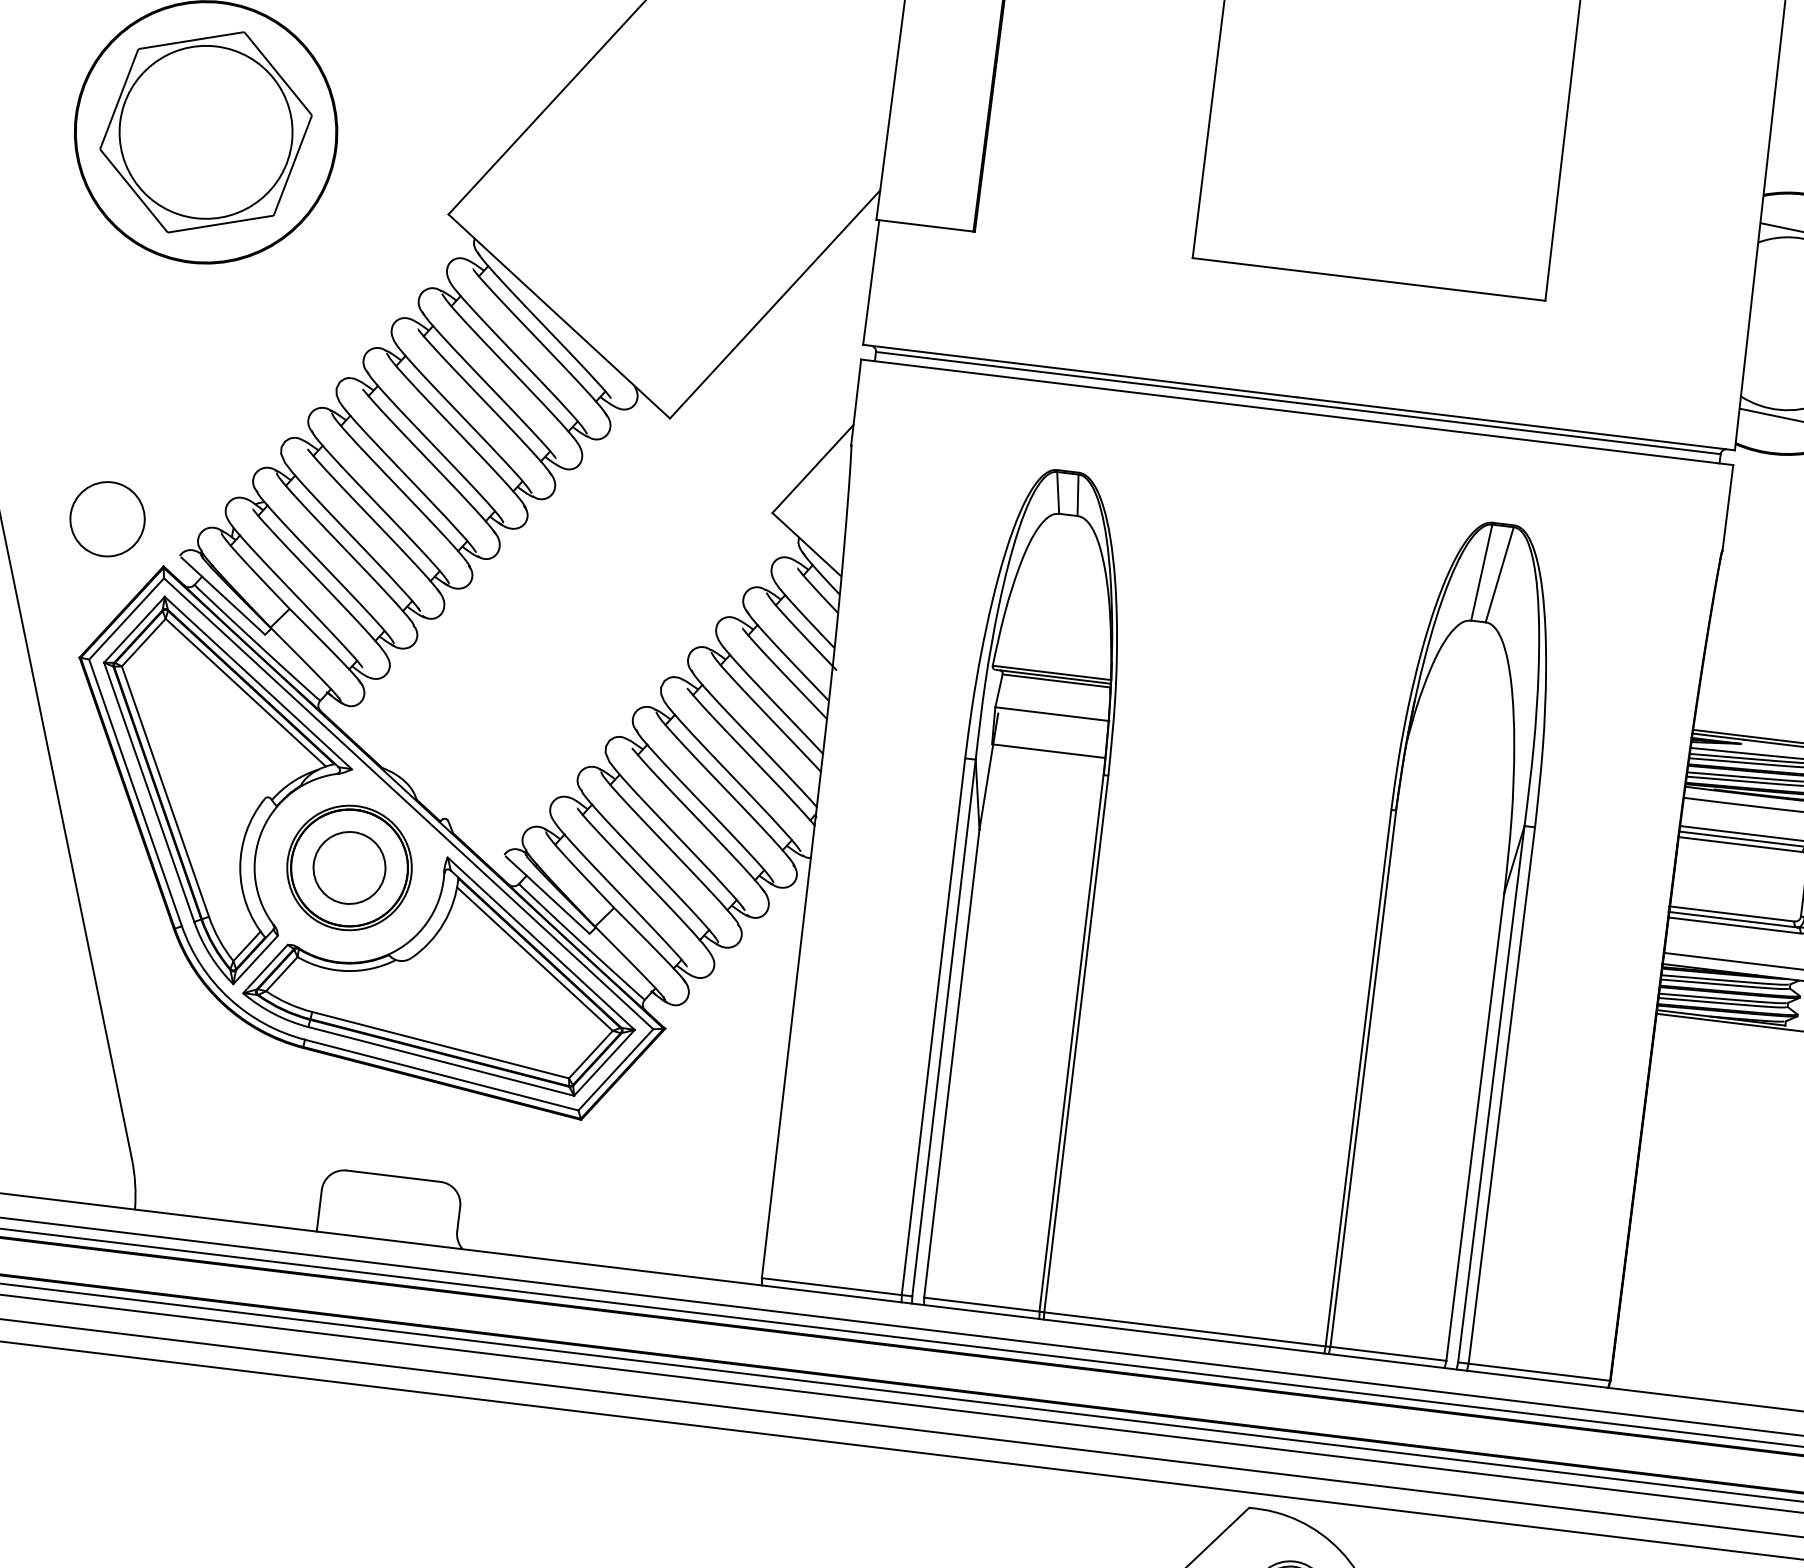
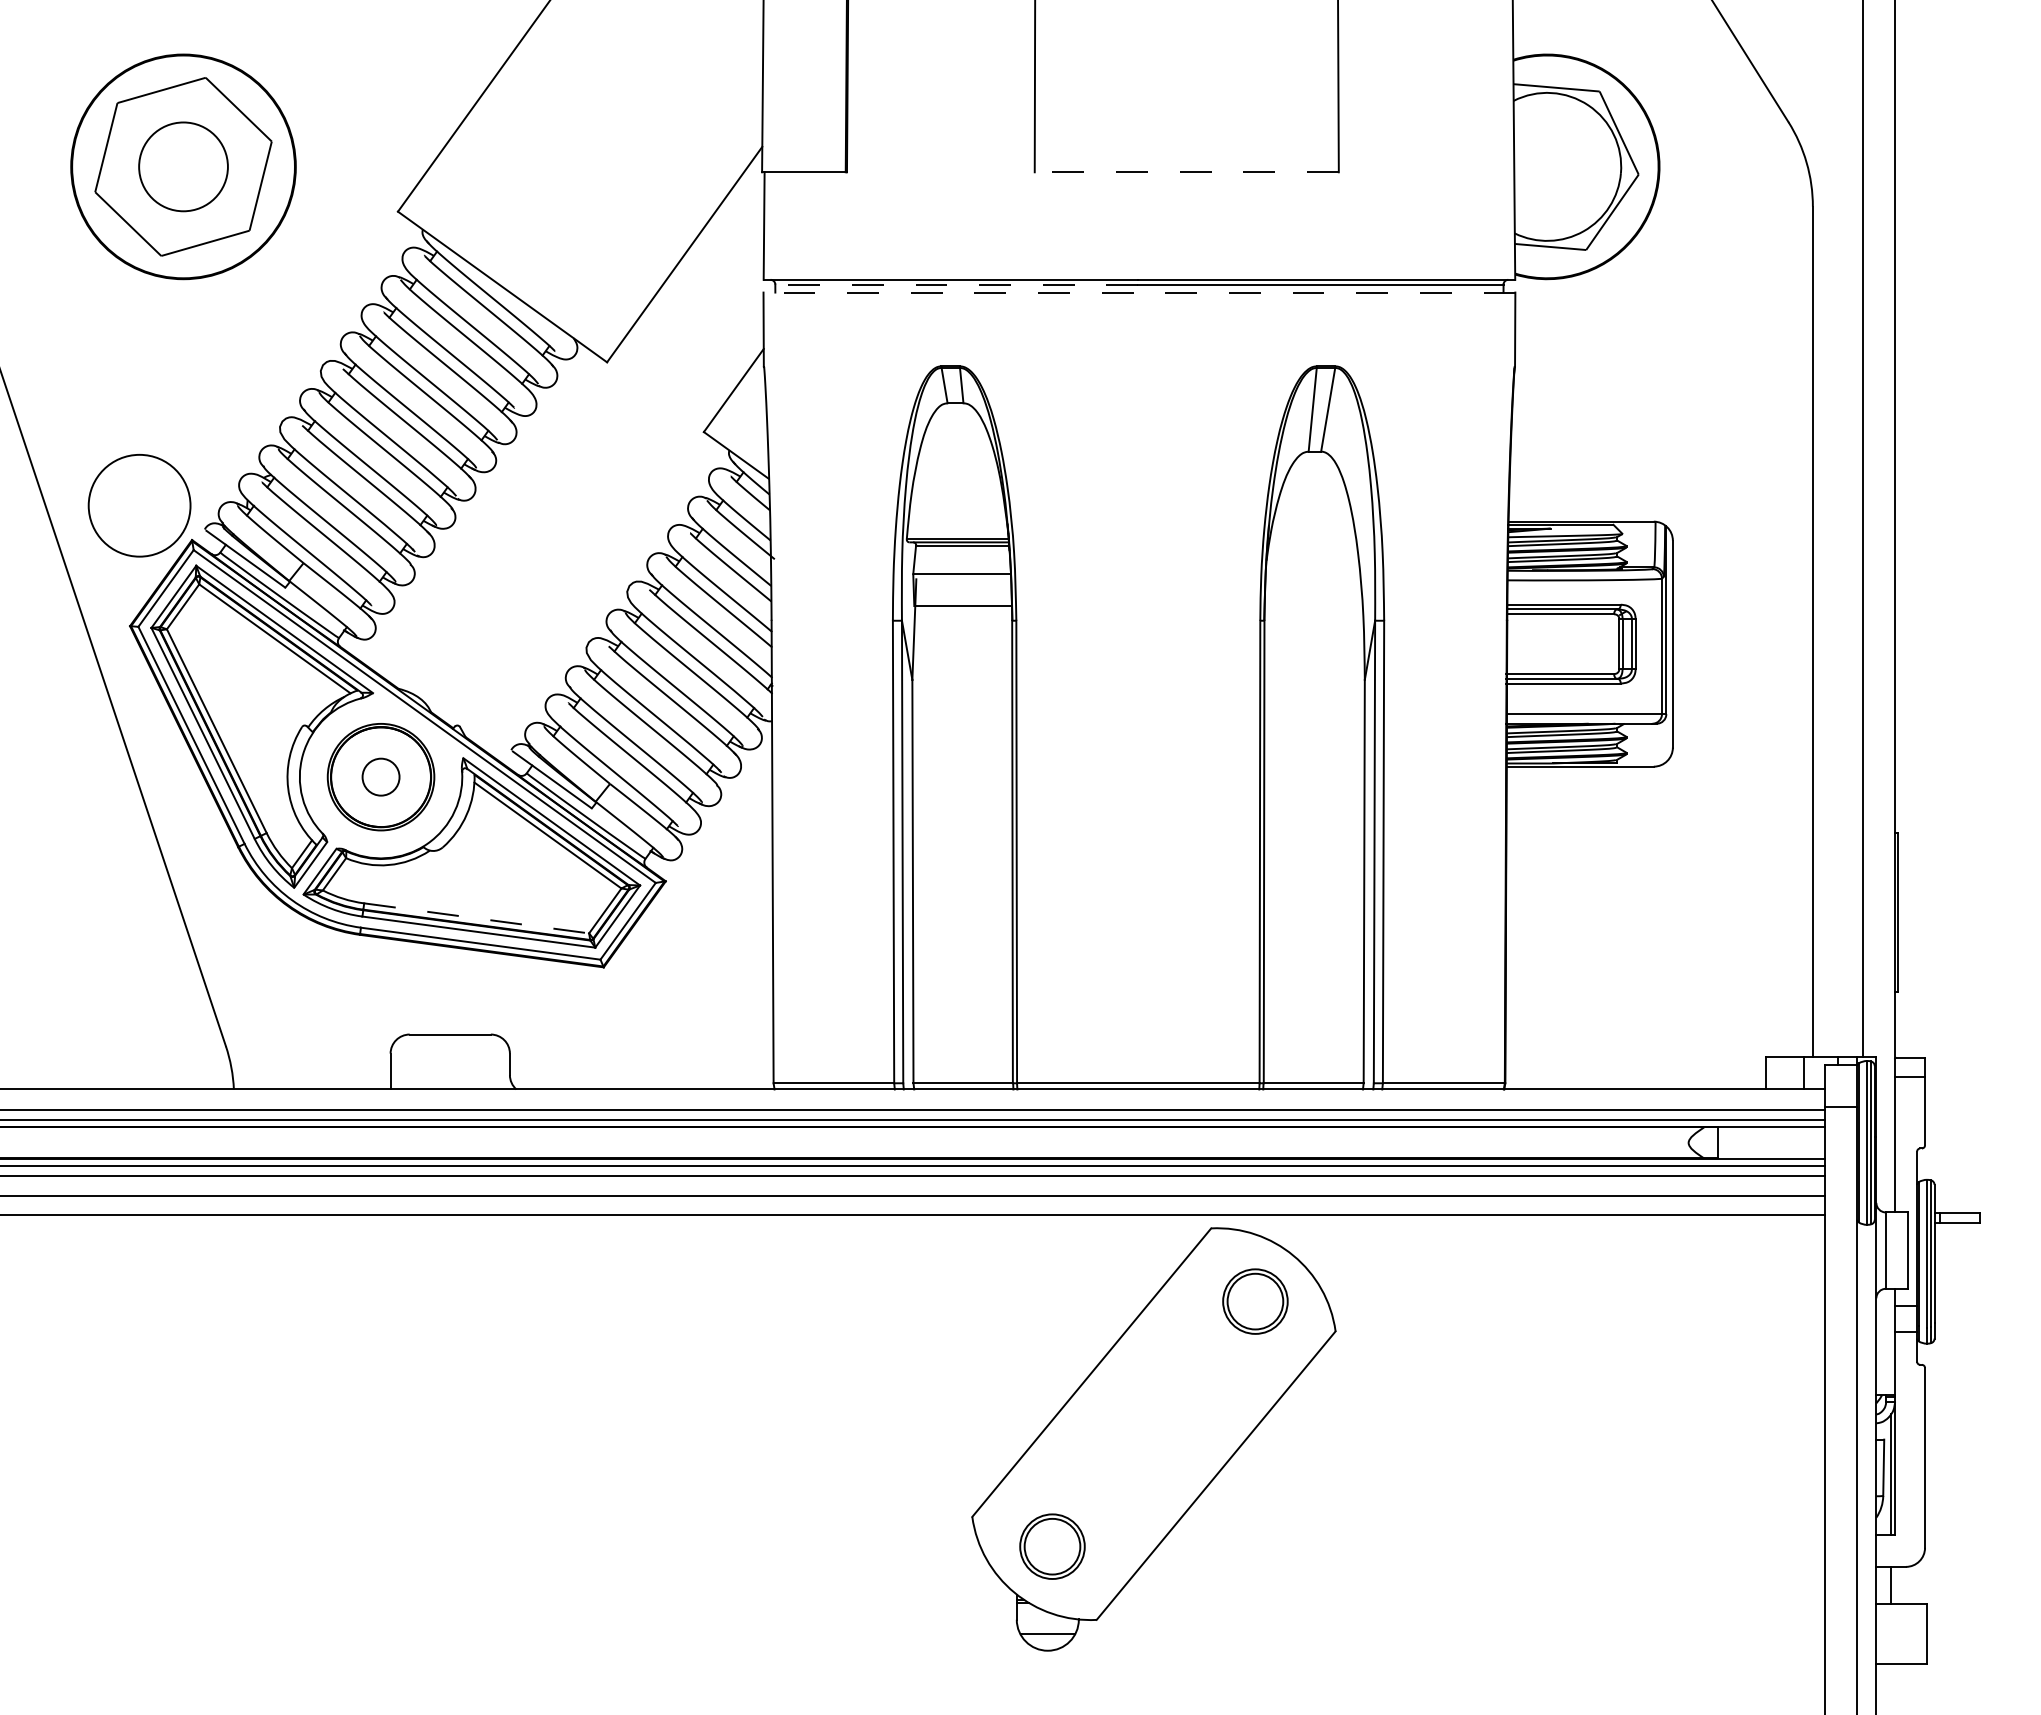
circle: (206, 131) -> (183, 166), size x0.6
line: (1368, 279) -> (1186, 172), solid -> dashed
line: (1086, 377) -> (956, 284), solid -> dashed
line: (1297, 412) -> (1139, 292), solid -> dashed
circle: (107, 518) -> (139, 505), size x1.6
circle: (348, 867) -> (380, 776), size x0.6
line: (441, 1045) -> (477, 918), solid -> dashed

